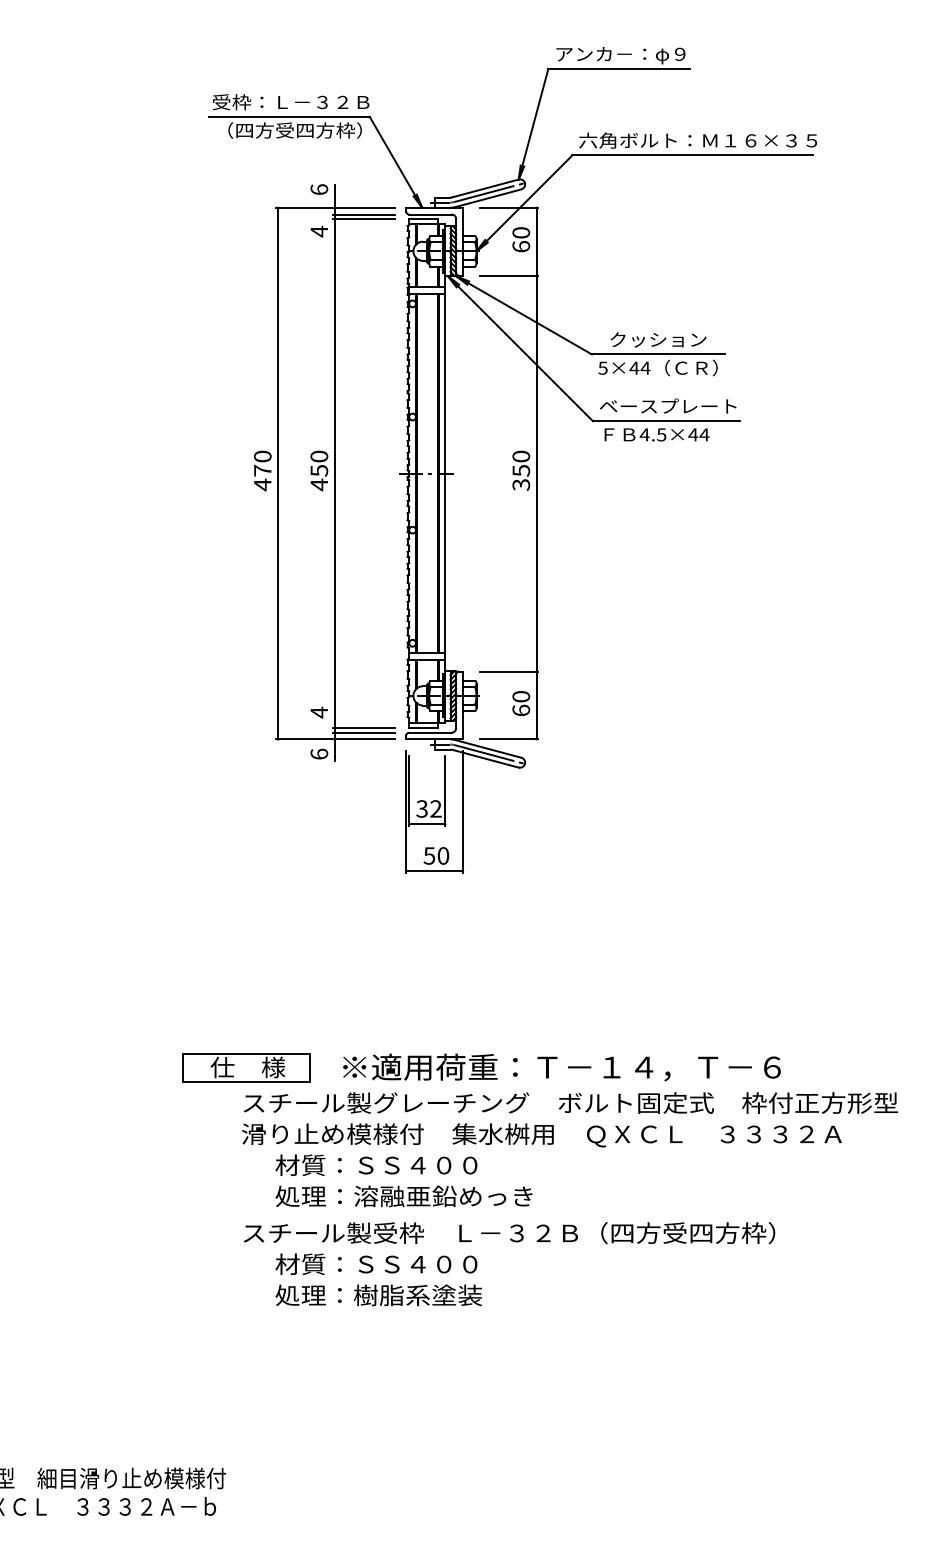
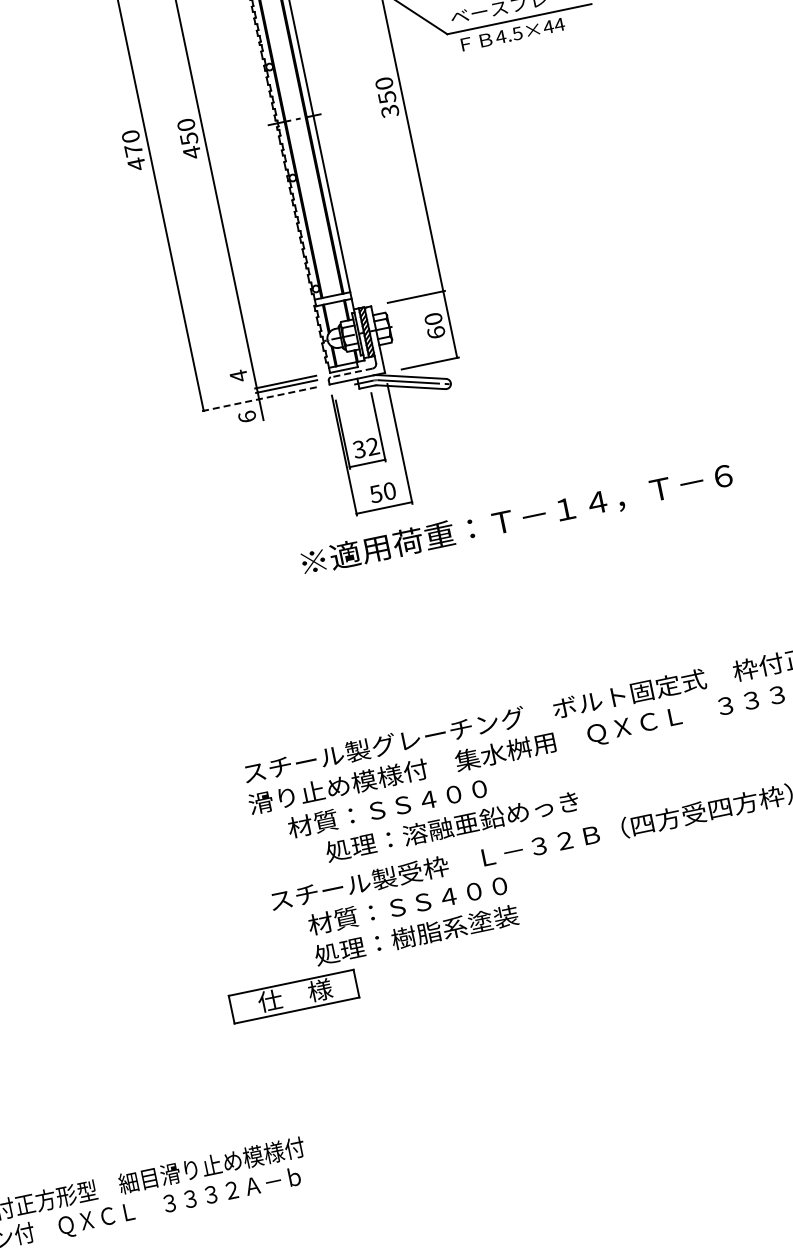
line: (429, 732) -> (350, 372), solid -> dashed
line: (336, 739) -> (261, 398), solid -> dashed
part: (246, 1067) -> (293, 995), moved
text: (561, 1067) -> (516, 519), moved
text: (403, 1196) -> (451, 826), moved

